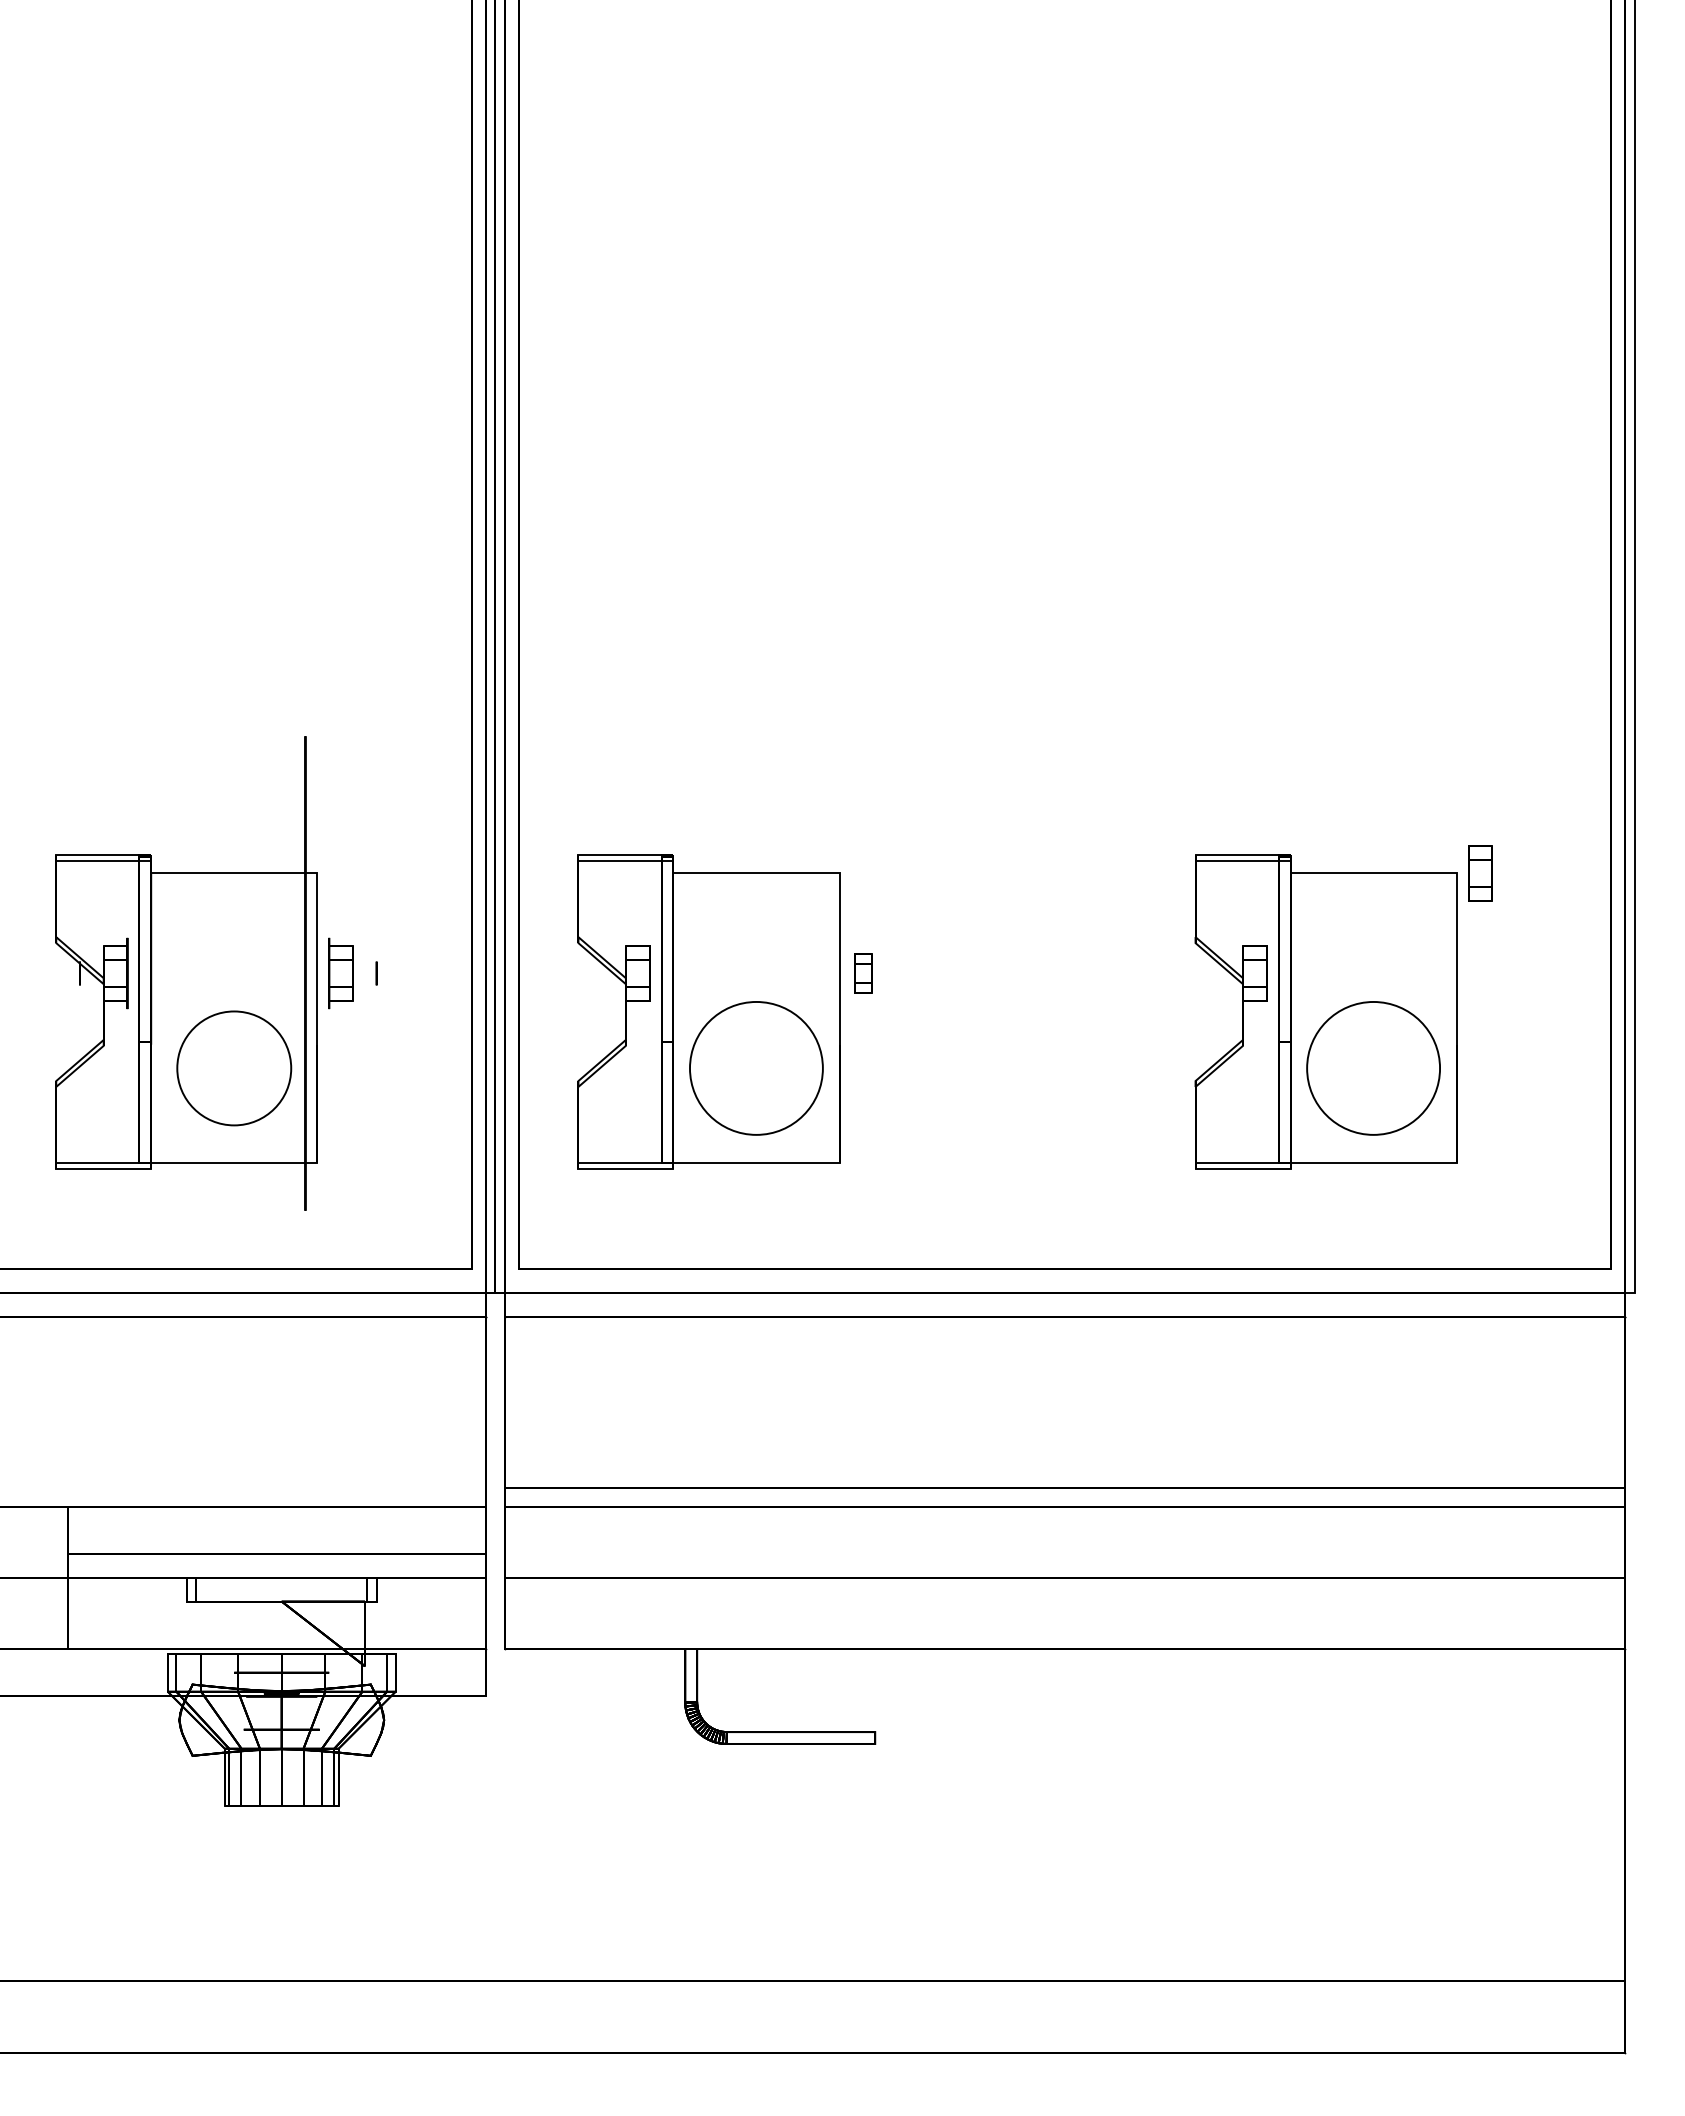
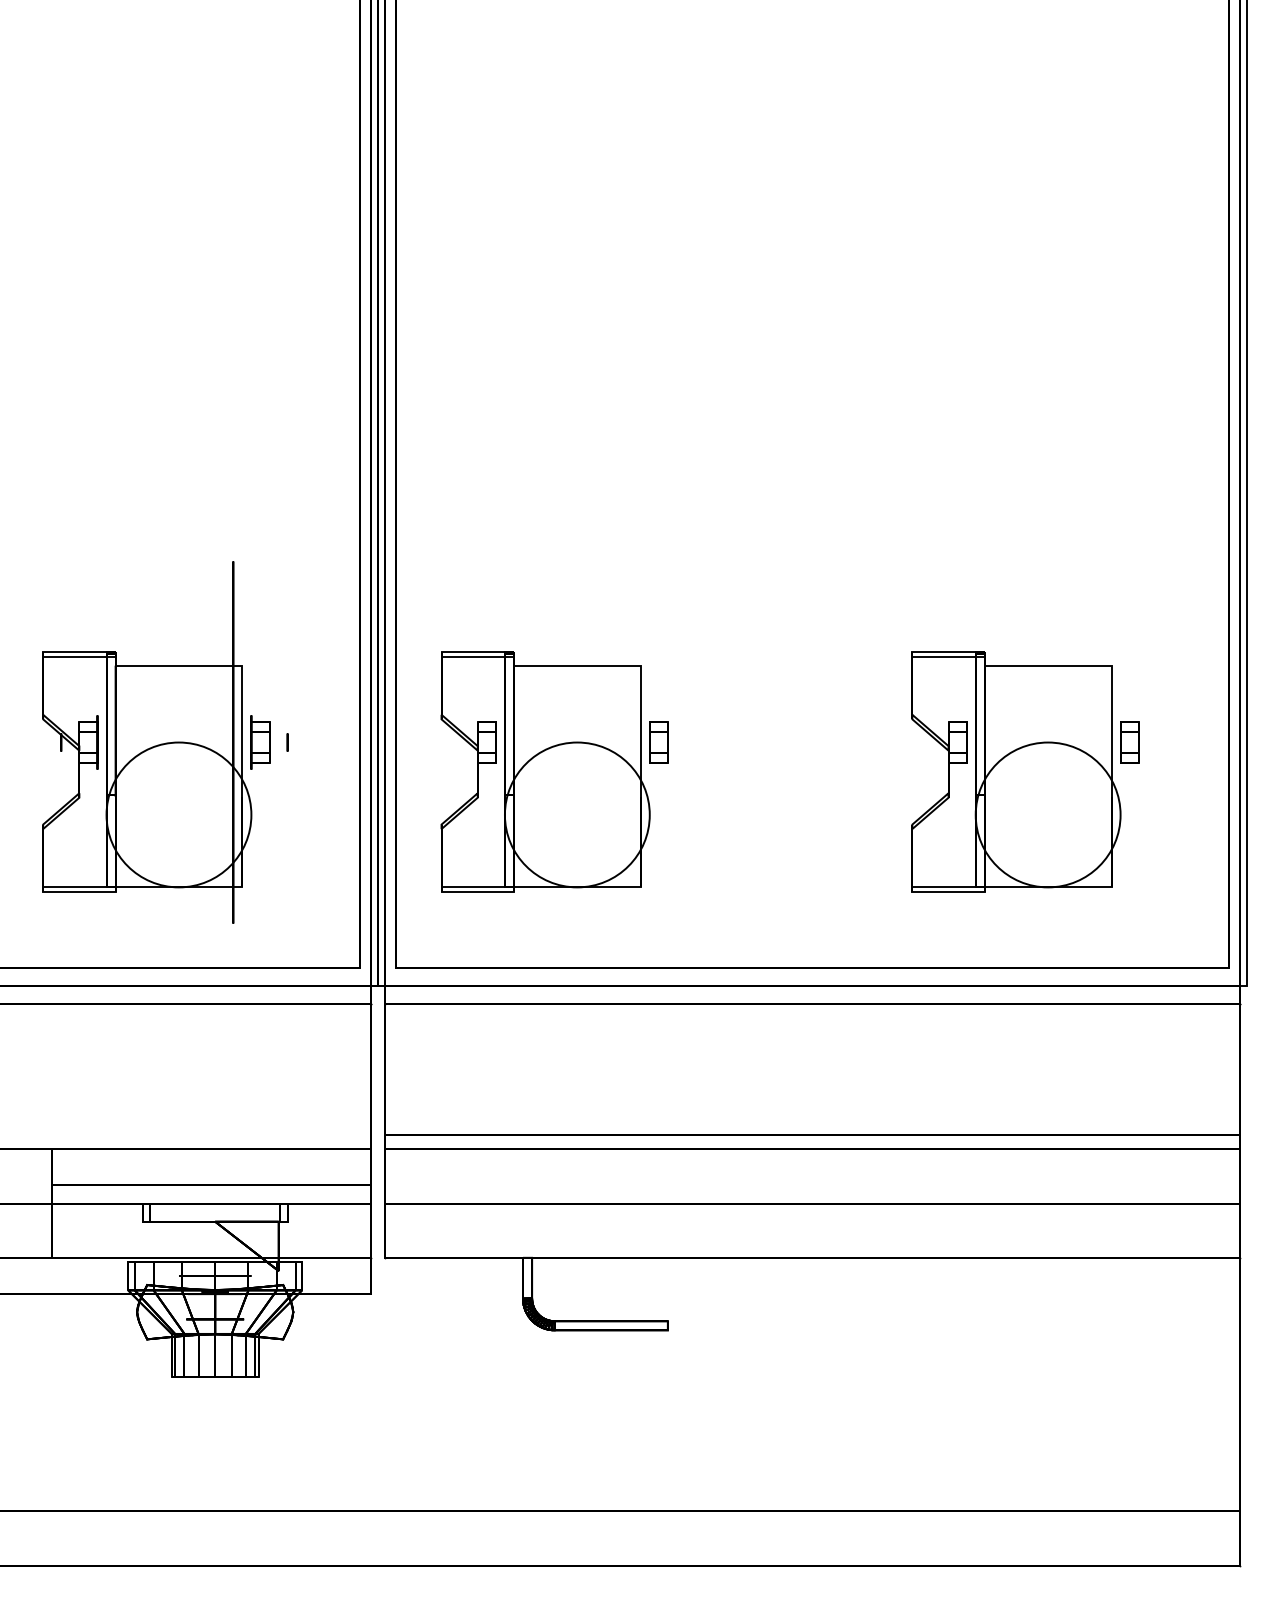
part: (1480, 873) -> (1129, 742), moved
part: (862, 973) -> (658, 742), size x1.43
circle: (234, 1068) -> (179, 815), size x1.67
circle: (756, 1068) -> (577, 815), size x1.43
circle: (1373, 1068) -> (1048, 815), size x1.43

